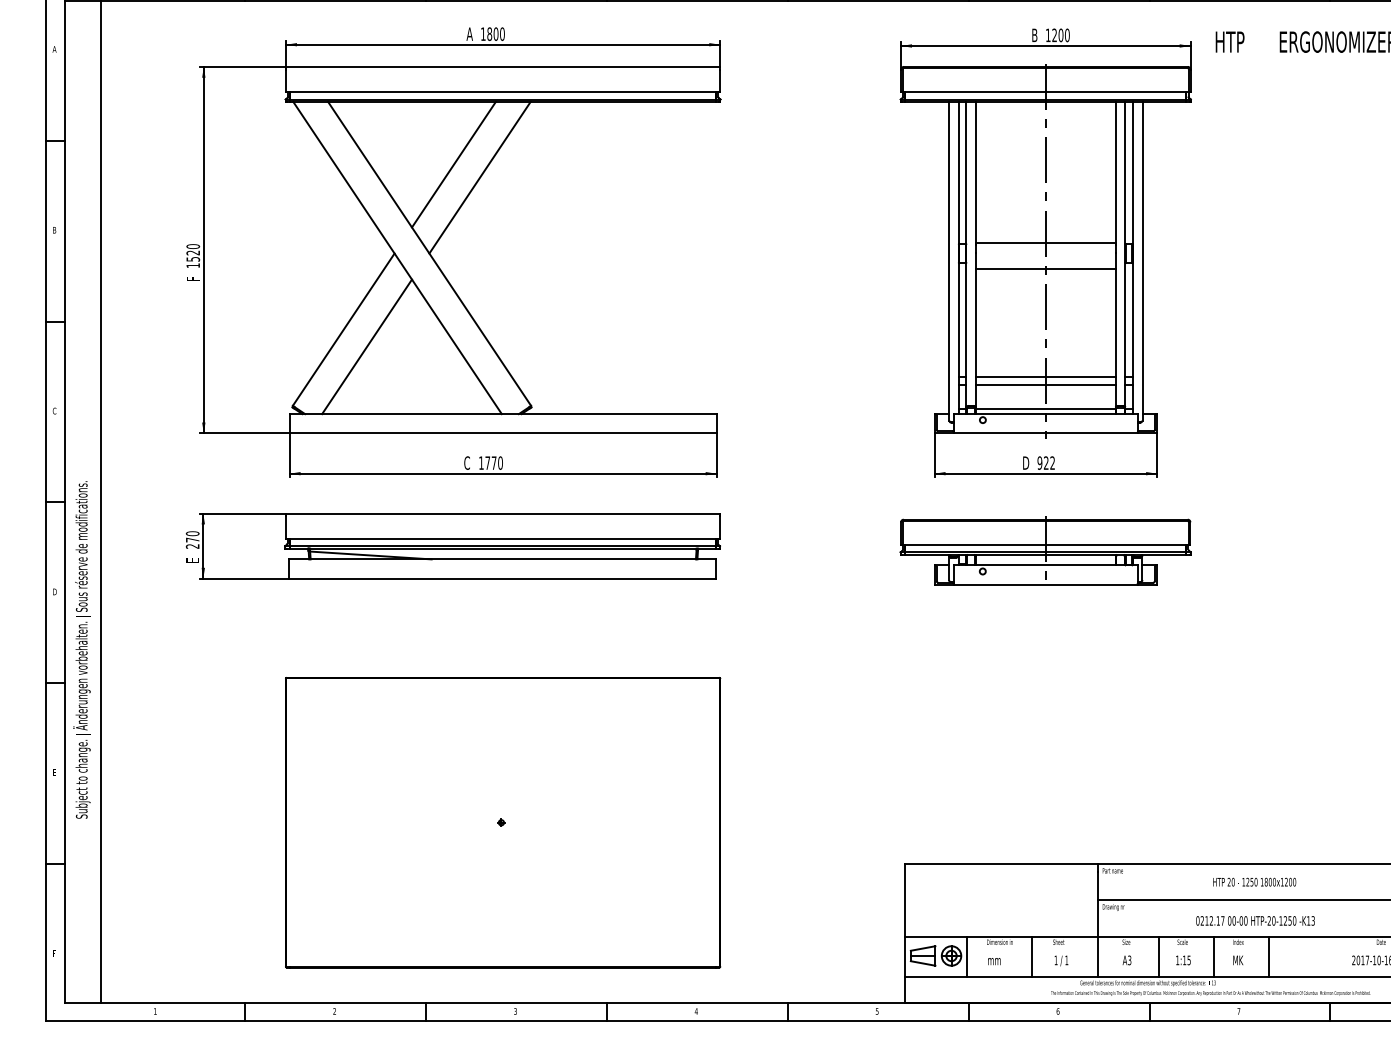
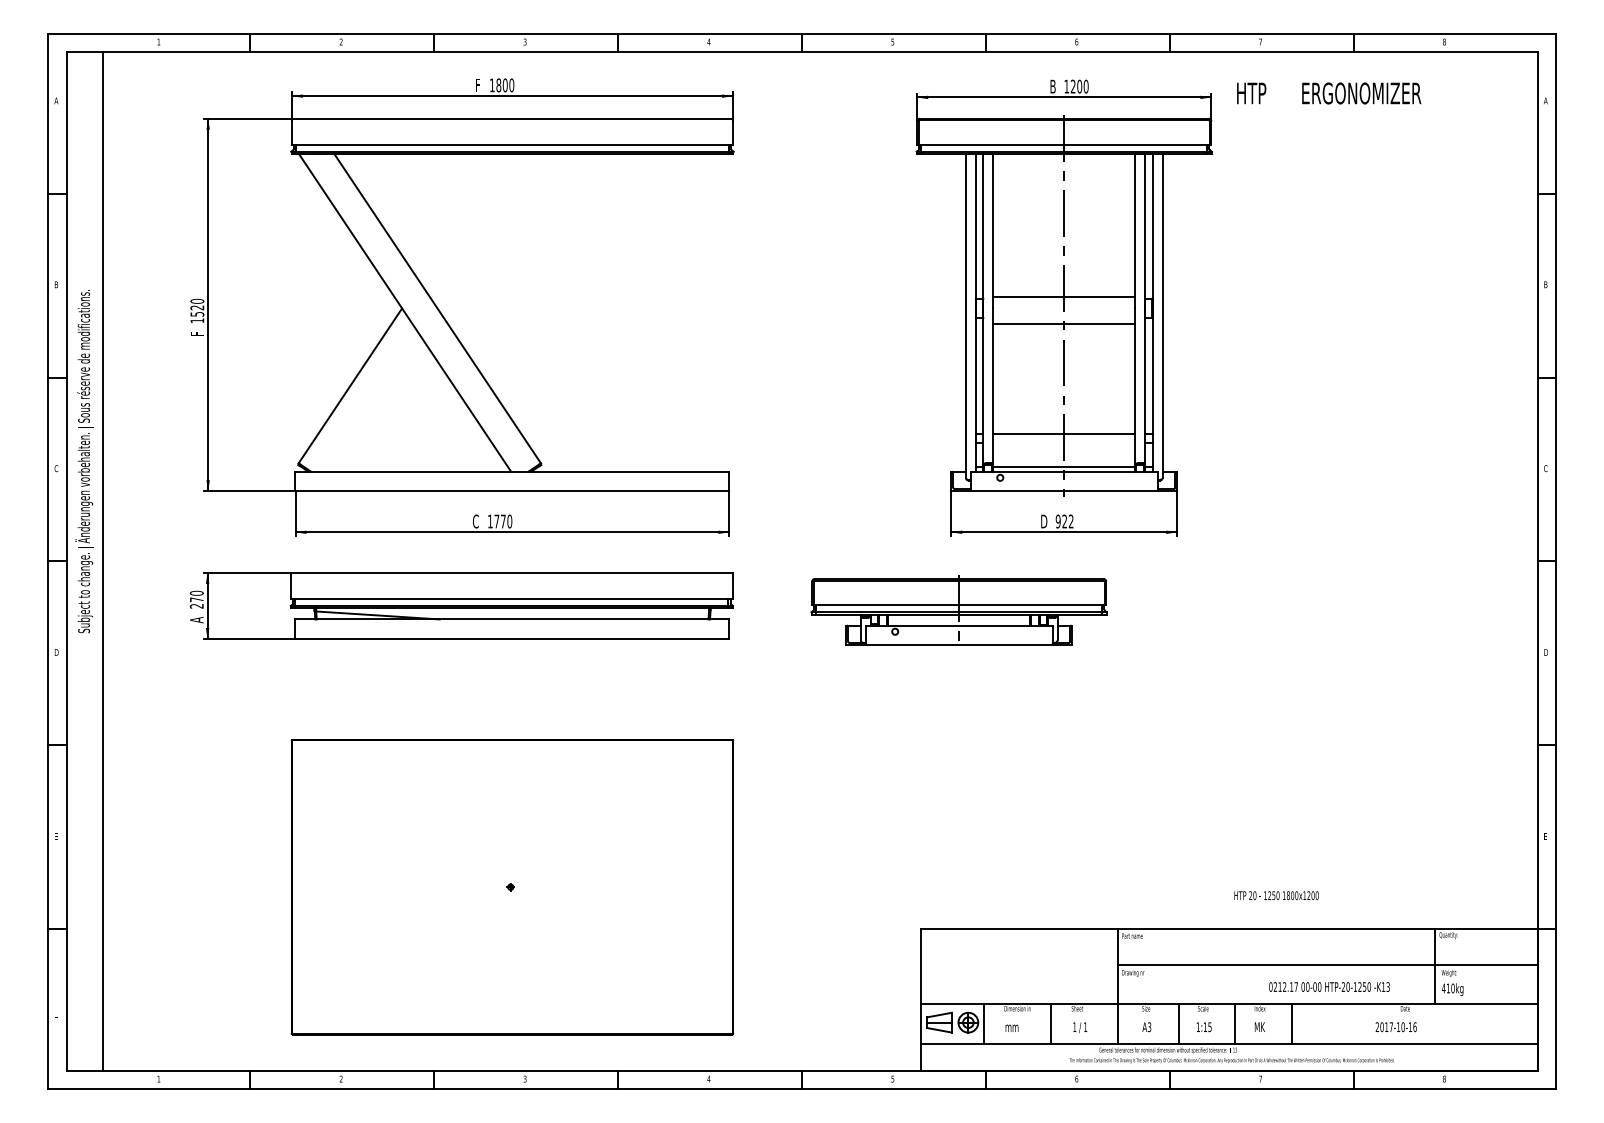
text: (469, 34) -> (478, 85), A -> F
line: (453, 164) -> (462, 217), removed
line: (479, 177) -> (488, 231), removed
line: (366, 346) -> (373, 402), removed
line: (1046, 385) -> (1064, 442), removed
part: (1045, 550) -> (958, 610), moved
text: (192, 559) -> (196, 619), E -> A
text: (82, 649) -> (84, 461), moved
text: (1254, 882) -> (1276, 895), moved
text: (1255, 920) -> (1329, 986), moved

